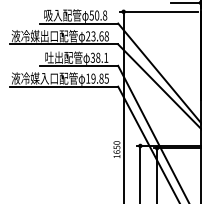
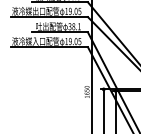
text: (97, 36) -> (73, 11), 23.68 -> 19.05
text: (101, 79) -> (76, 42), 19.85 -> 19.05

